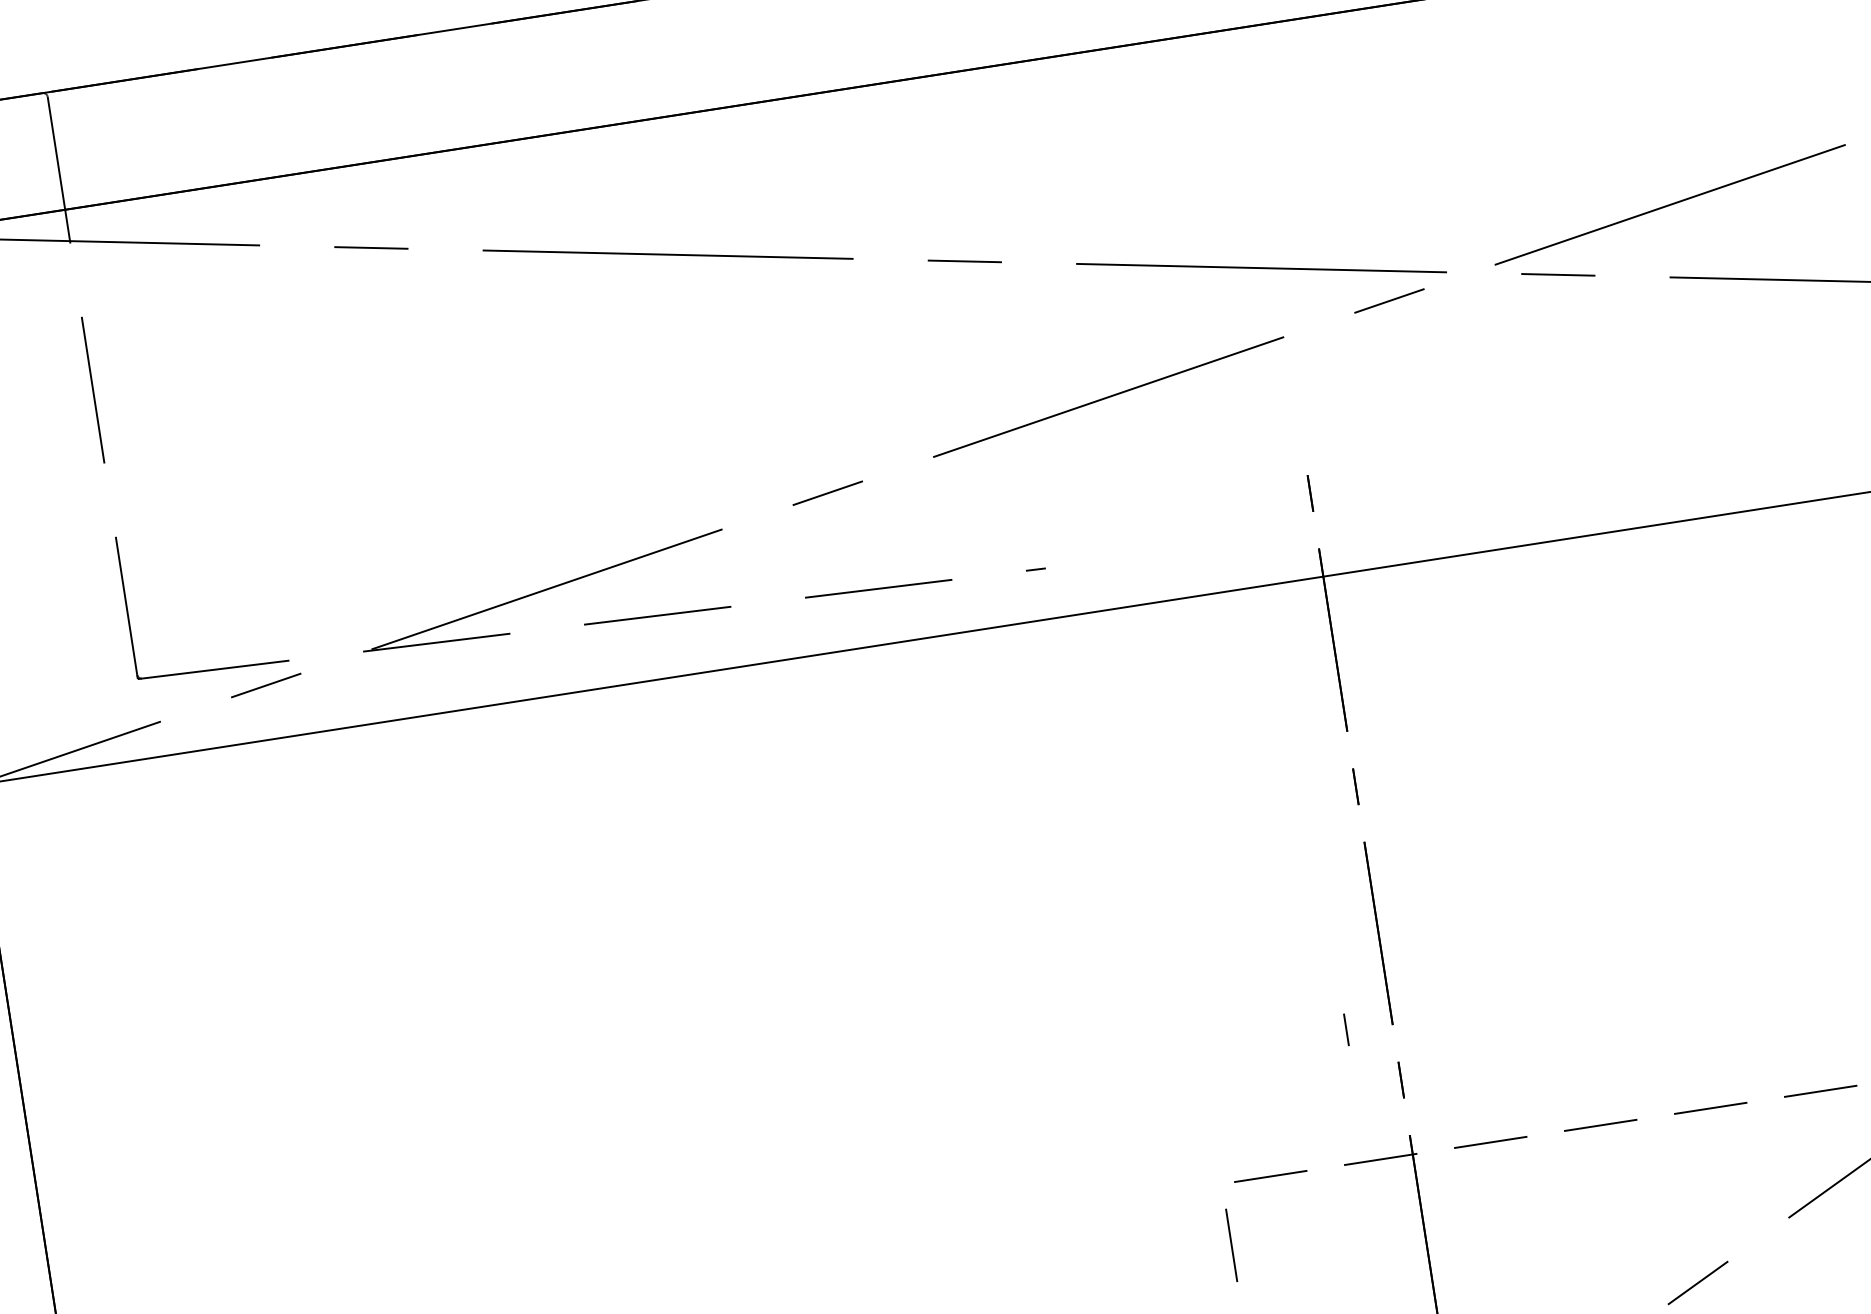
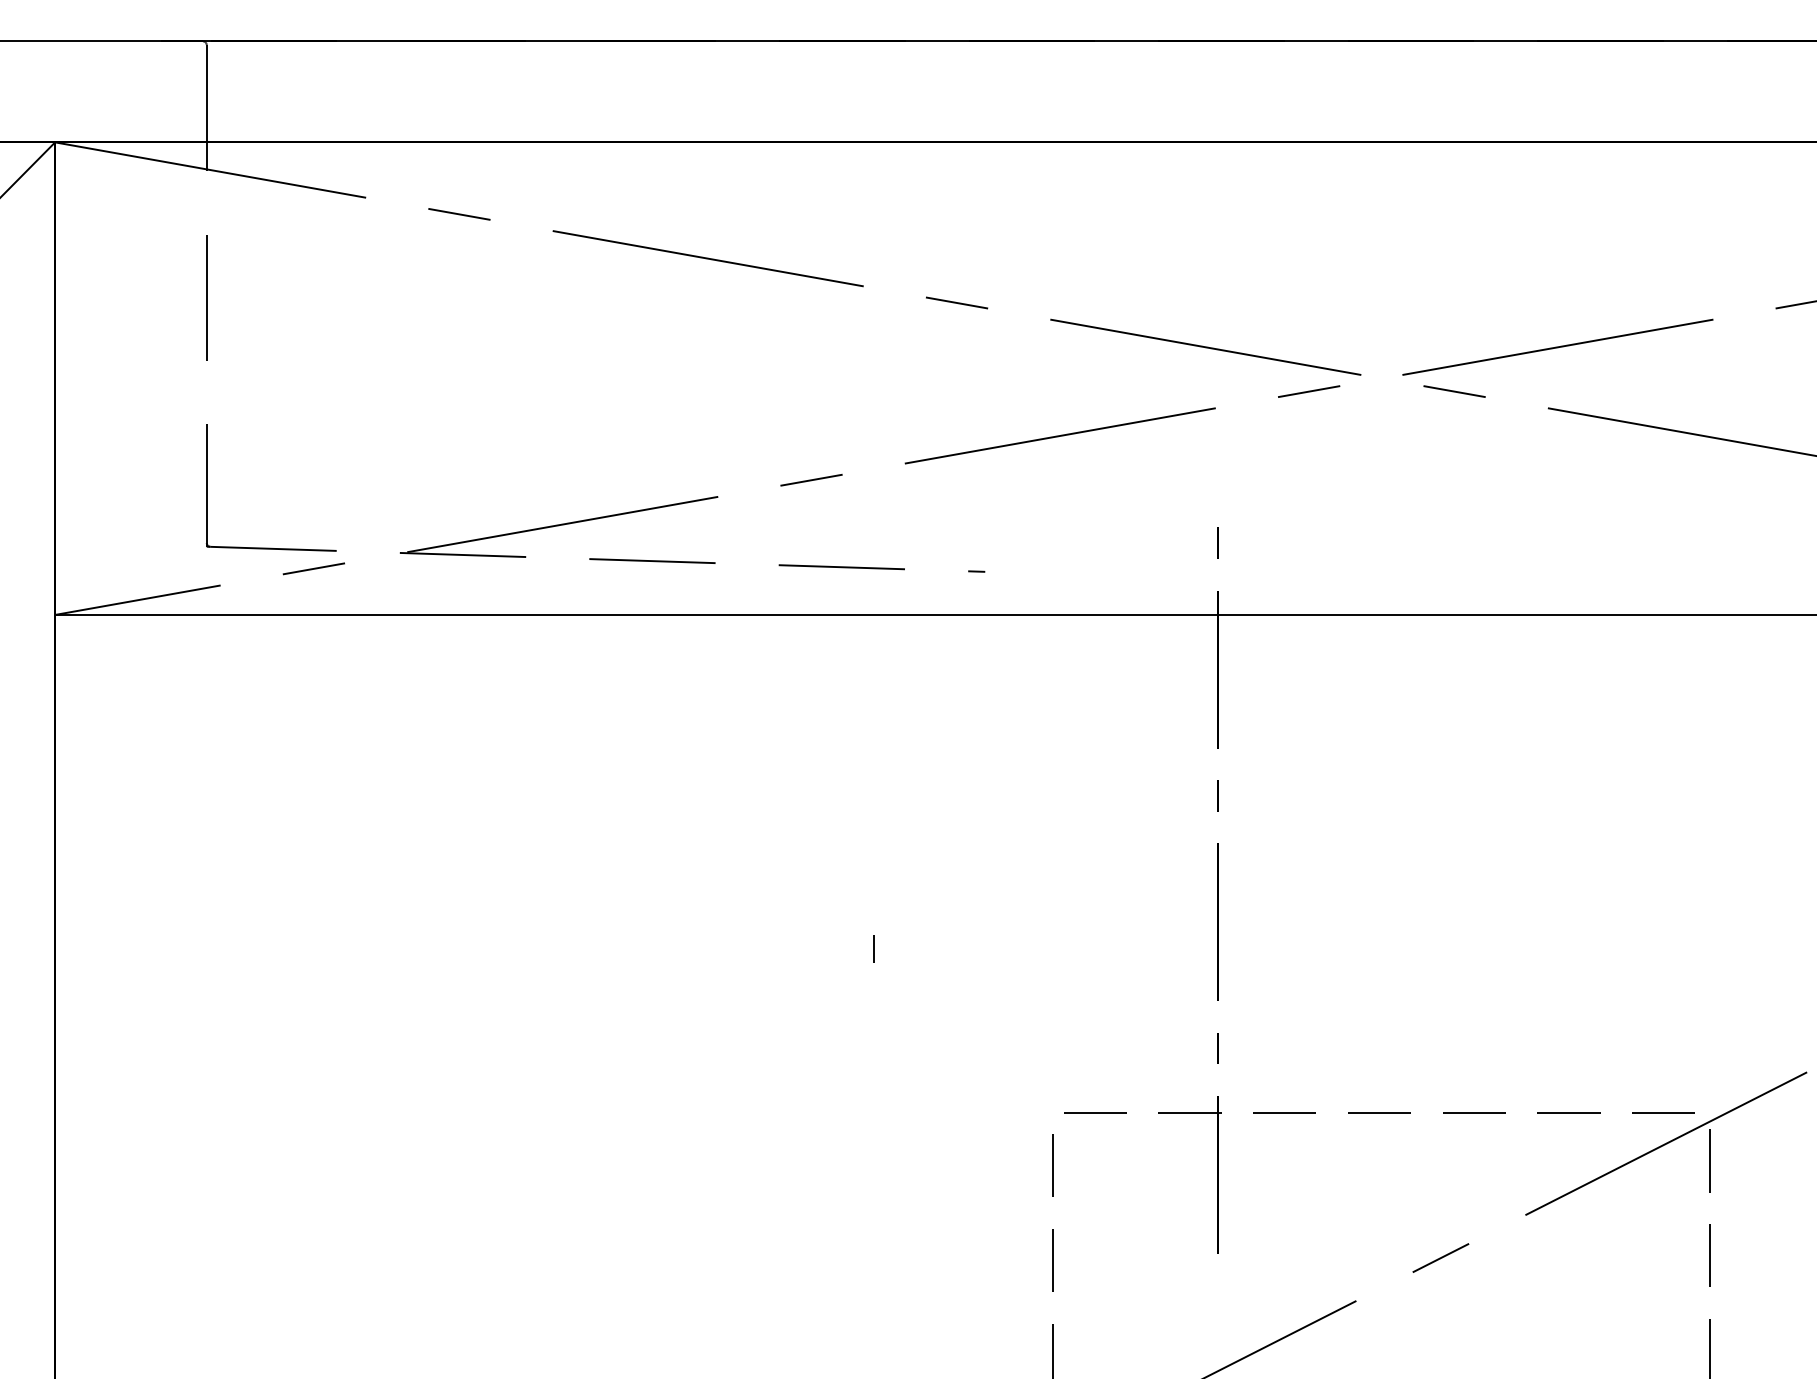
line: (1345, 1029) -> (873, 948), moved

